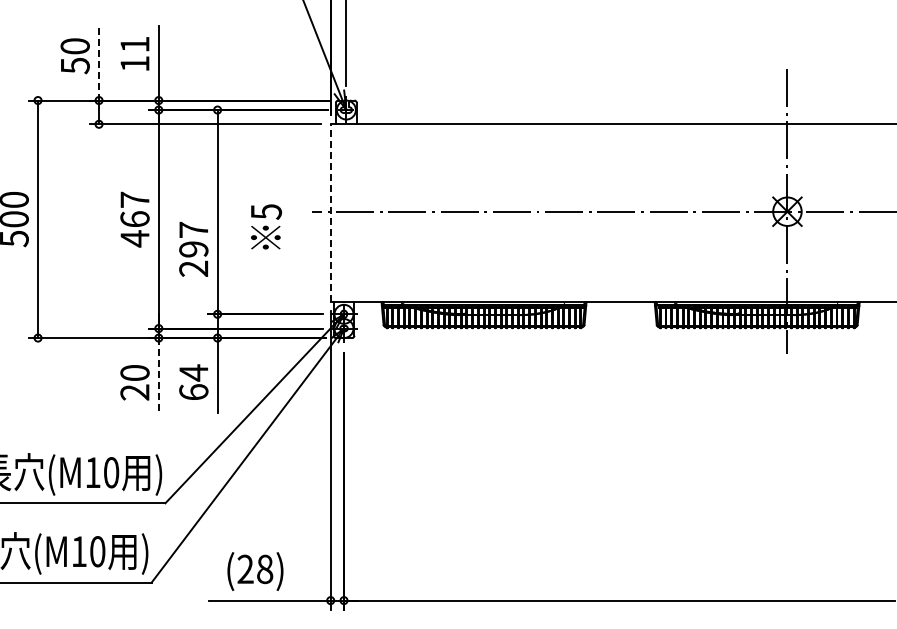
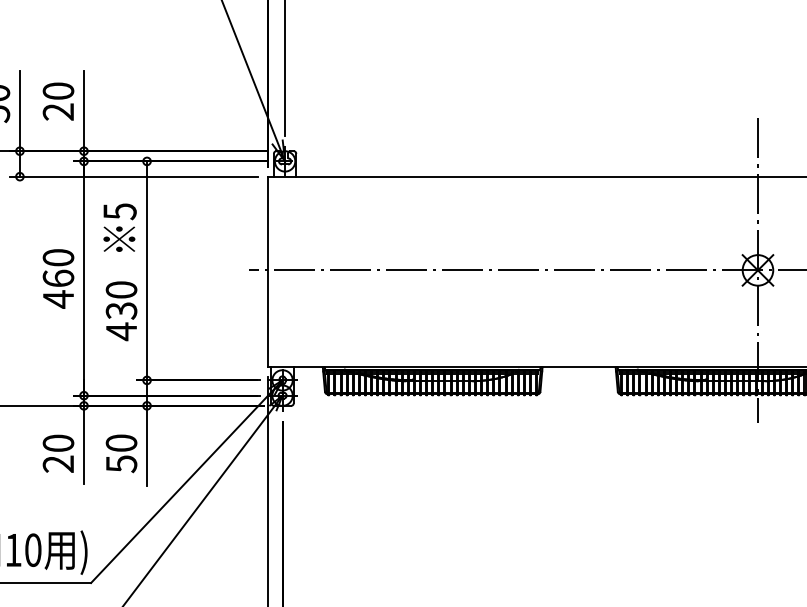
text: (134, 54) -> (57, 101), 11 -> 20
line: (99, 62) -> (20, 110), dashed -> solid
text: (134, 199) -> (57, 257), 467 -> 460
line: (330, 213) -> (268, 272), dashed -> solid
text: (266, 226) -> (120, 227), moved
text: (193, 249) -> (121, 310), 297 -> 430
line: (158, 374) -> (83, 444), dashed -> solid
text: (193, 382) -> (121, 453), 64 -> 50

